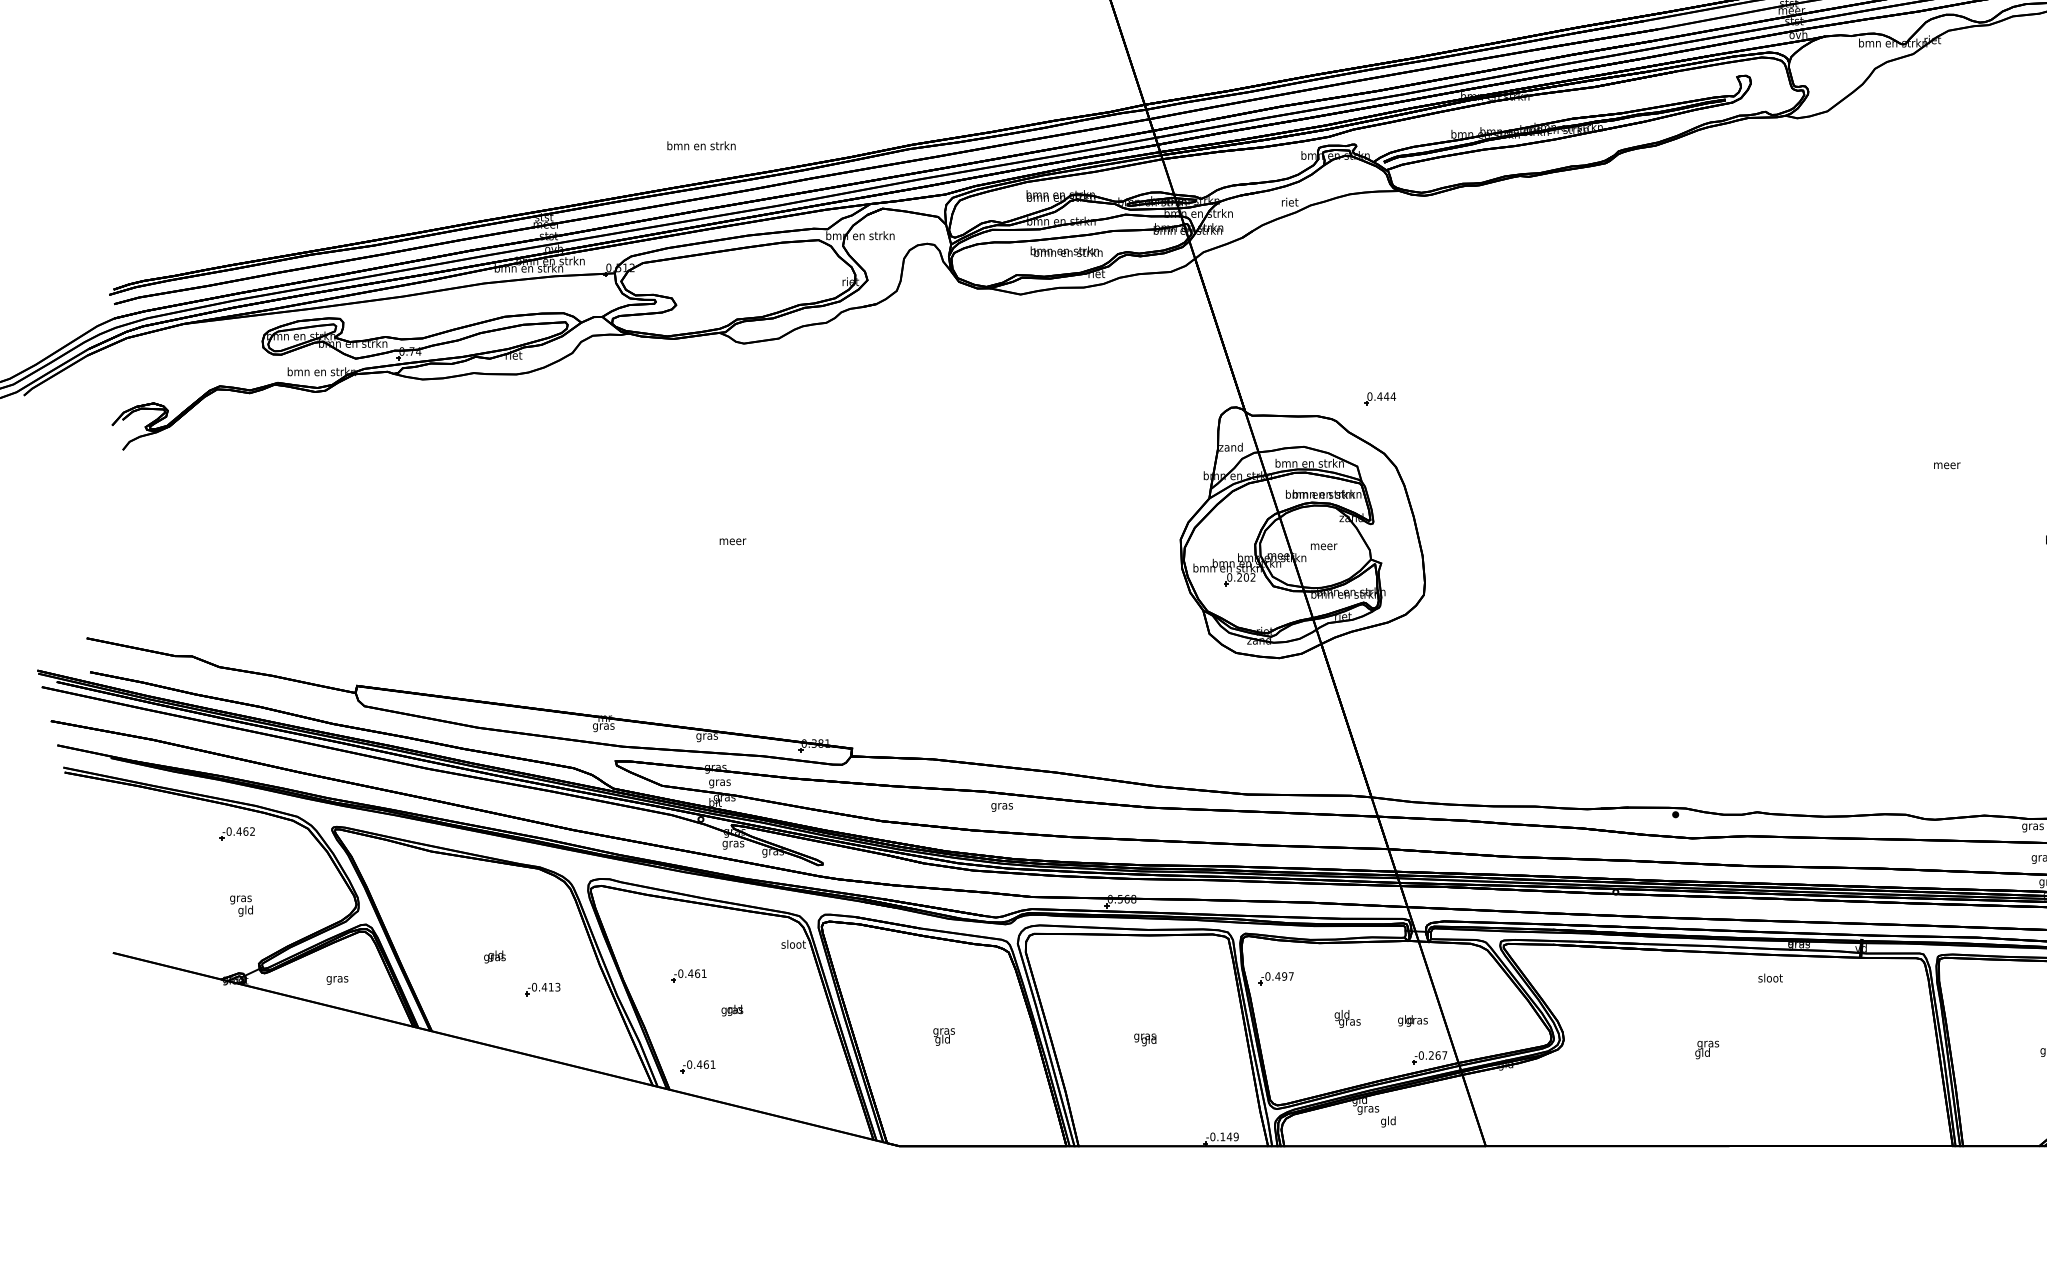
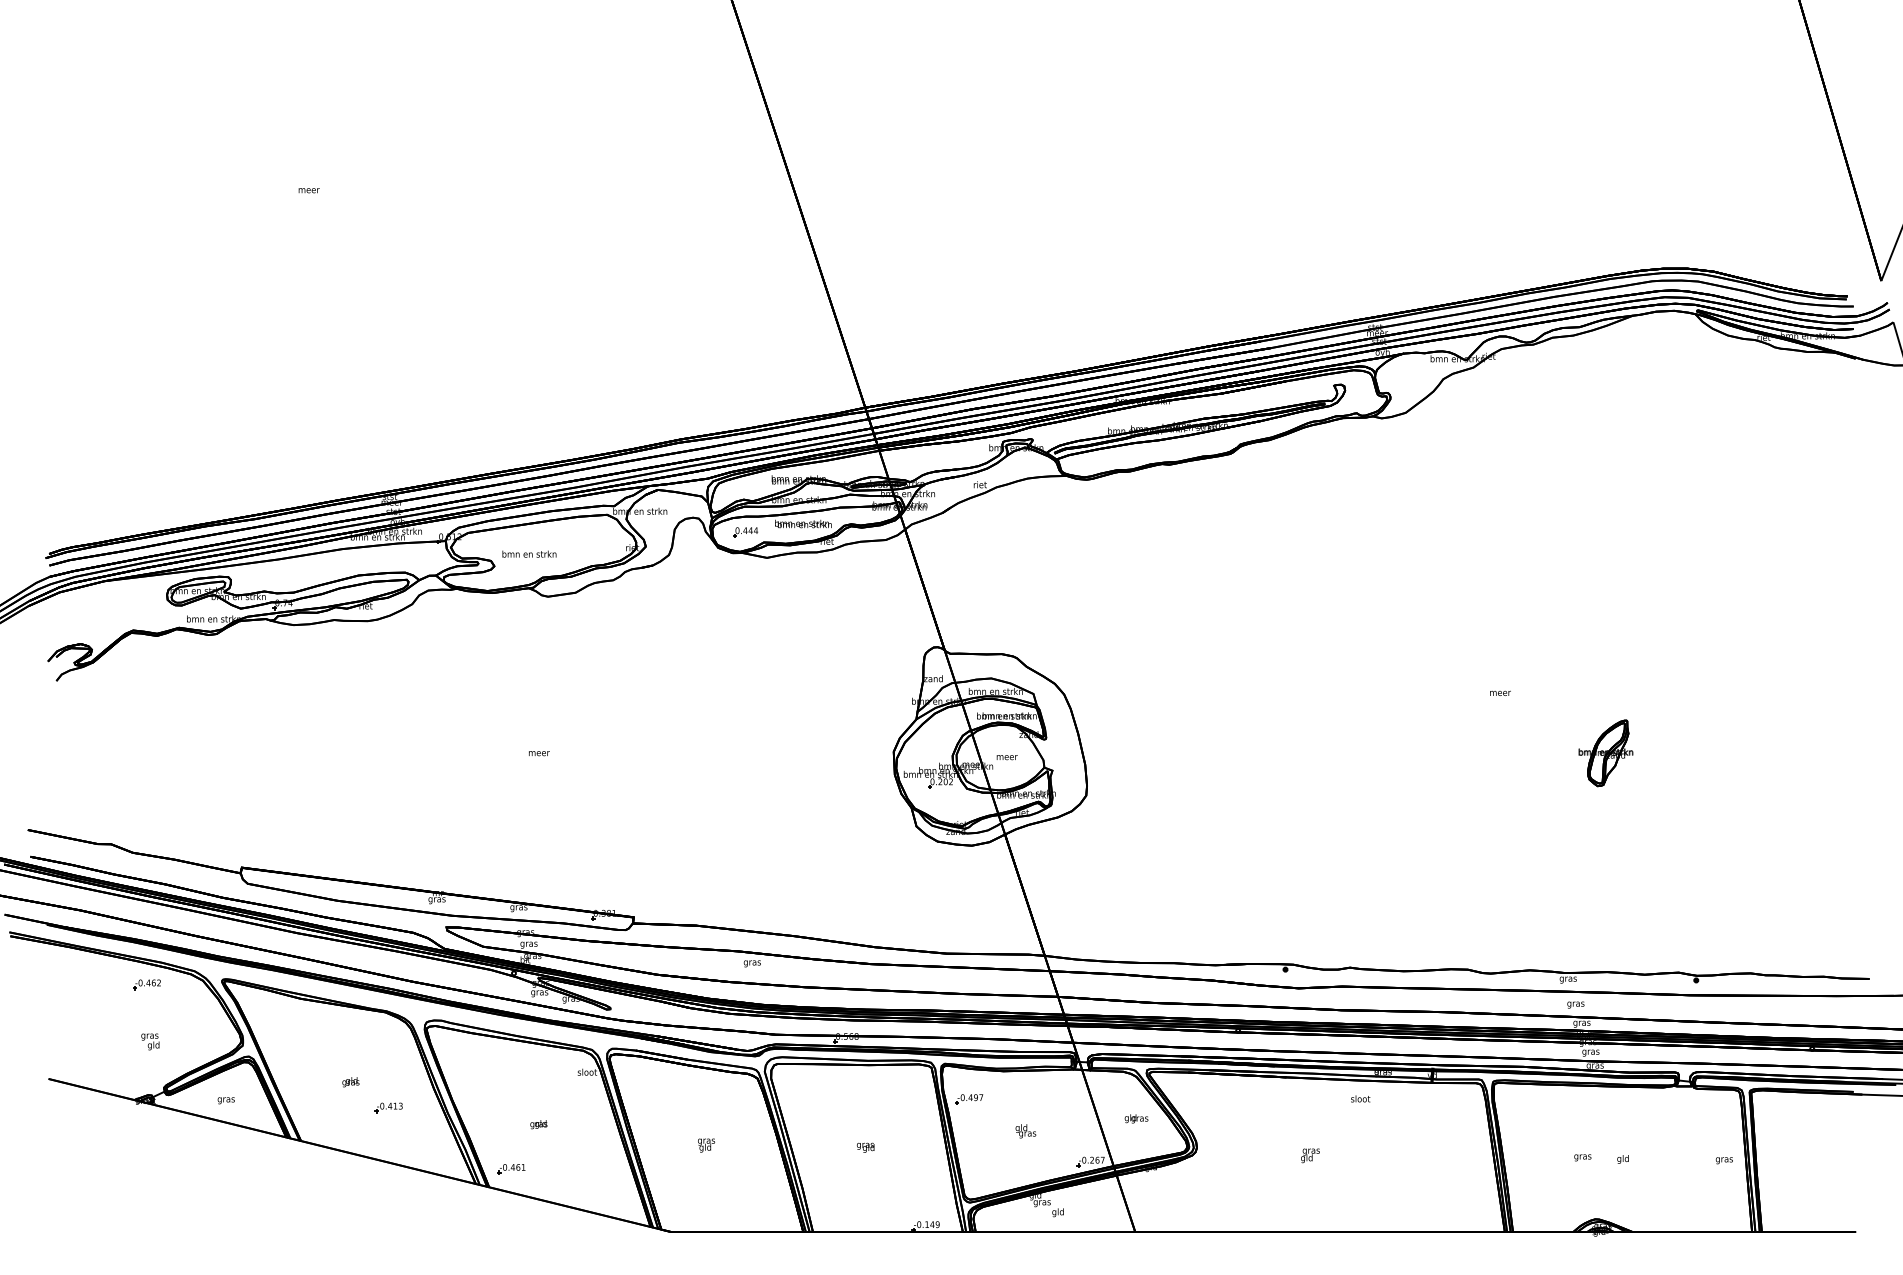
text: (701, 144) -> (529, 553), moved
part: (1380, 398) -> (745, 532), moved
part: (688, 976) -> (504, 1097), removed
text: (1412, 1020) -> (1136, 1118), moved

